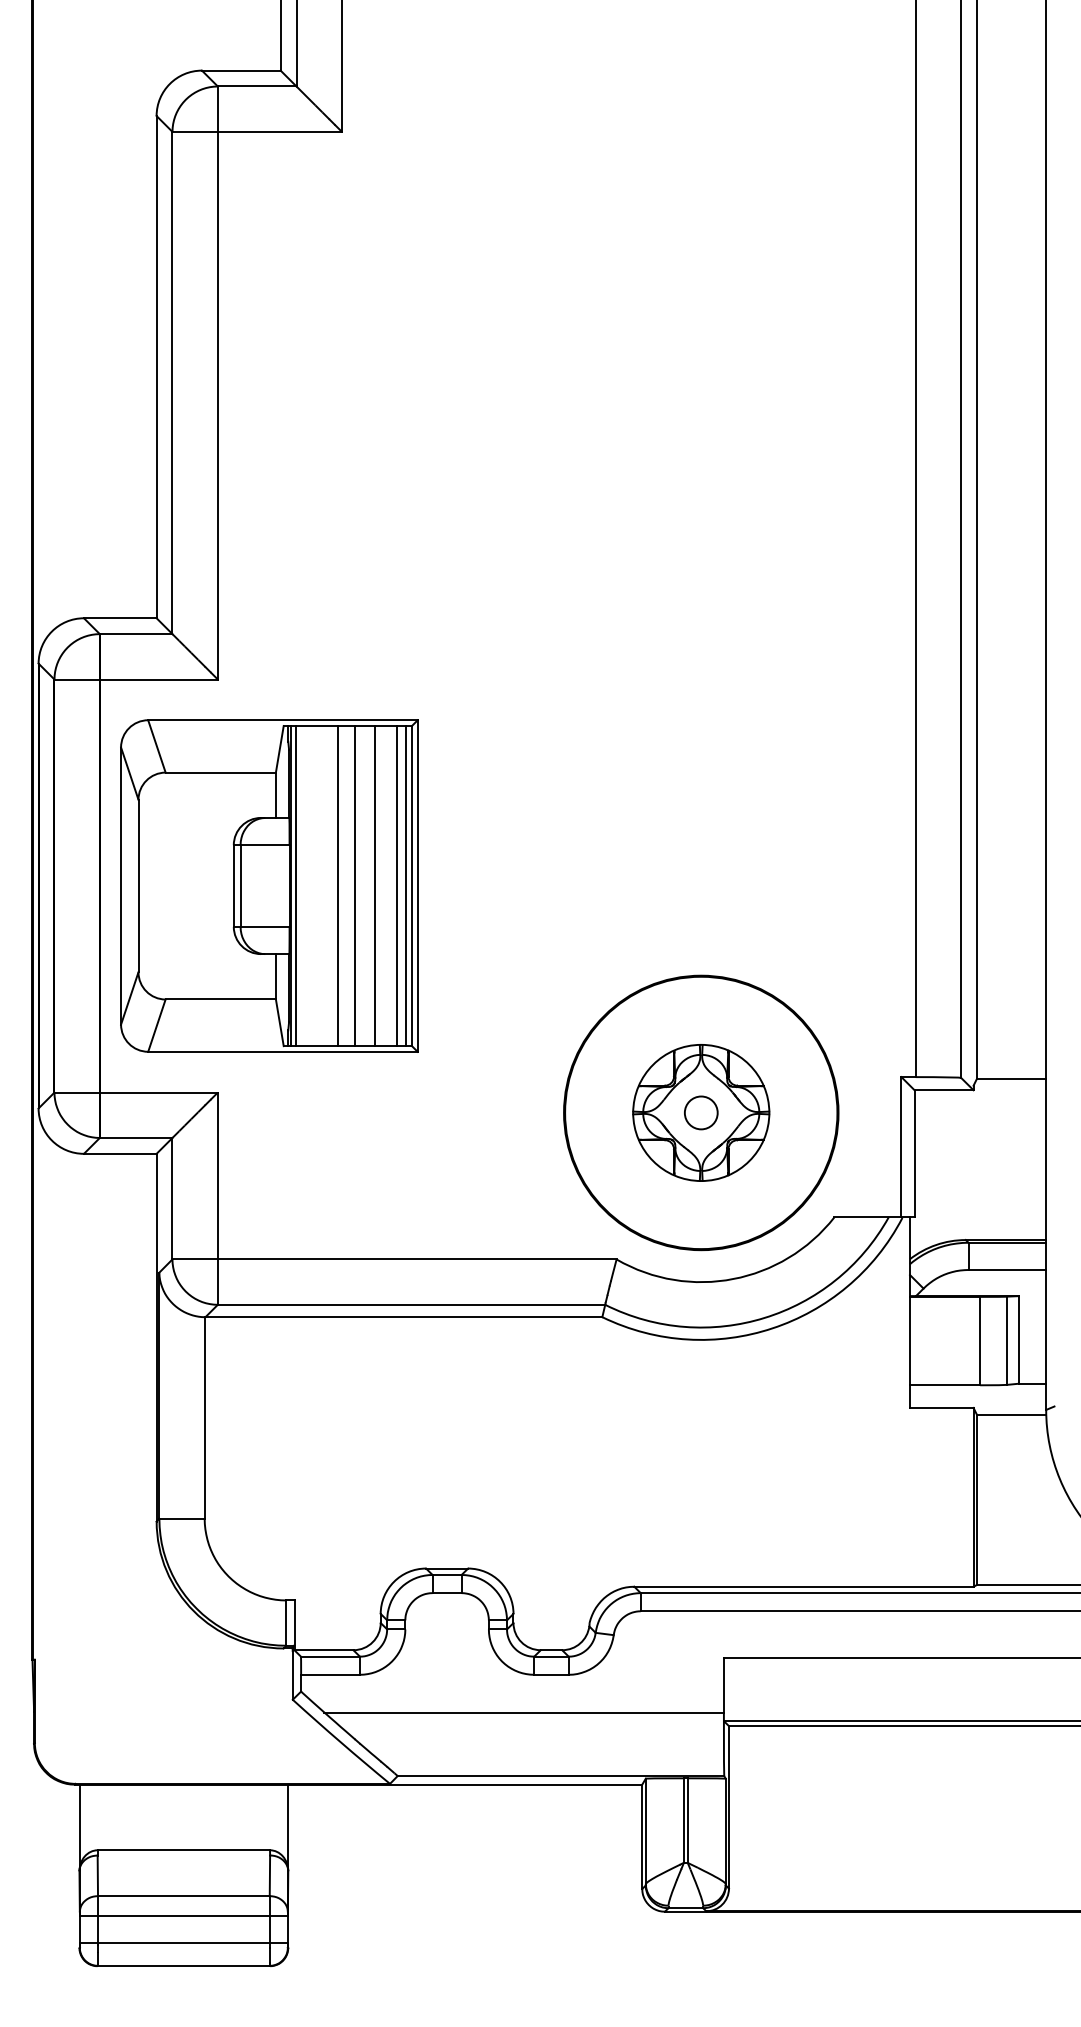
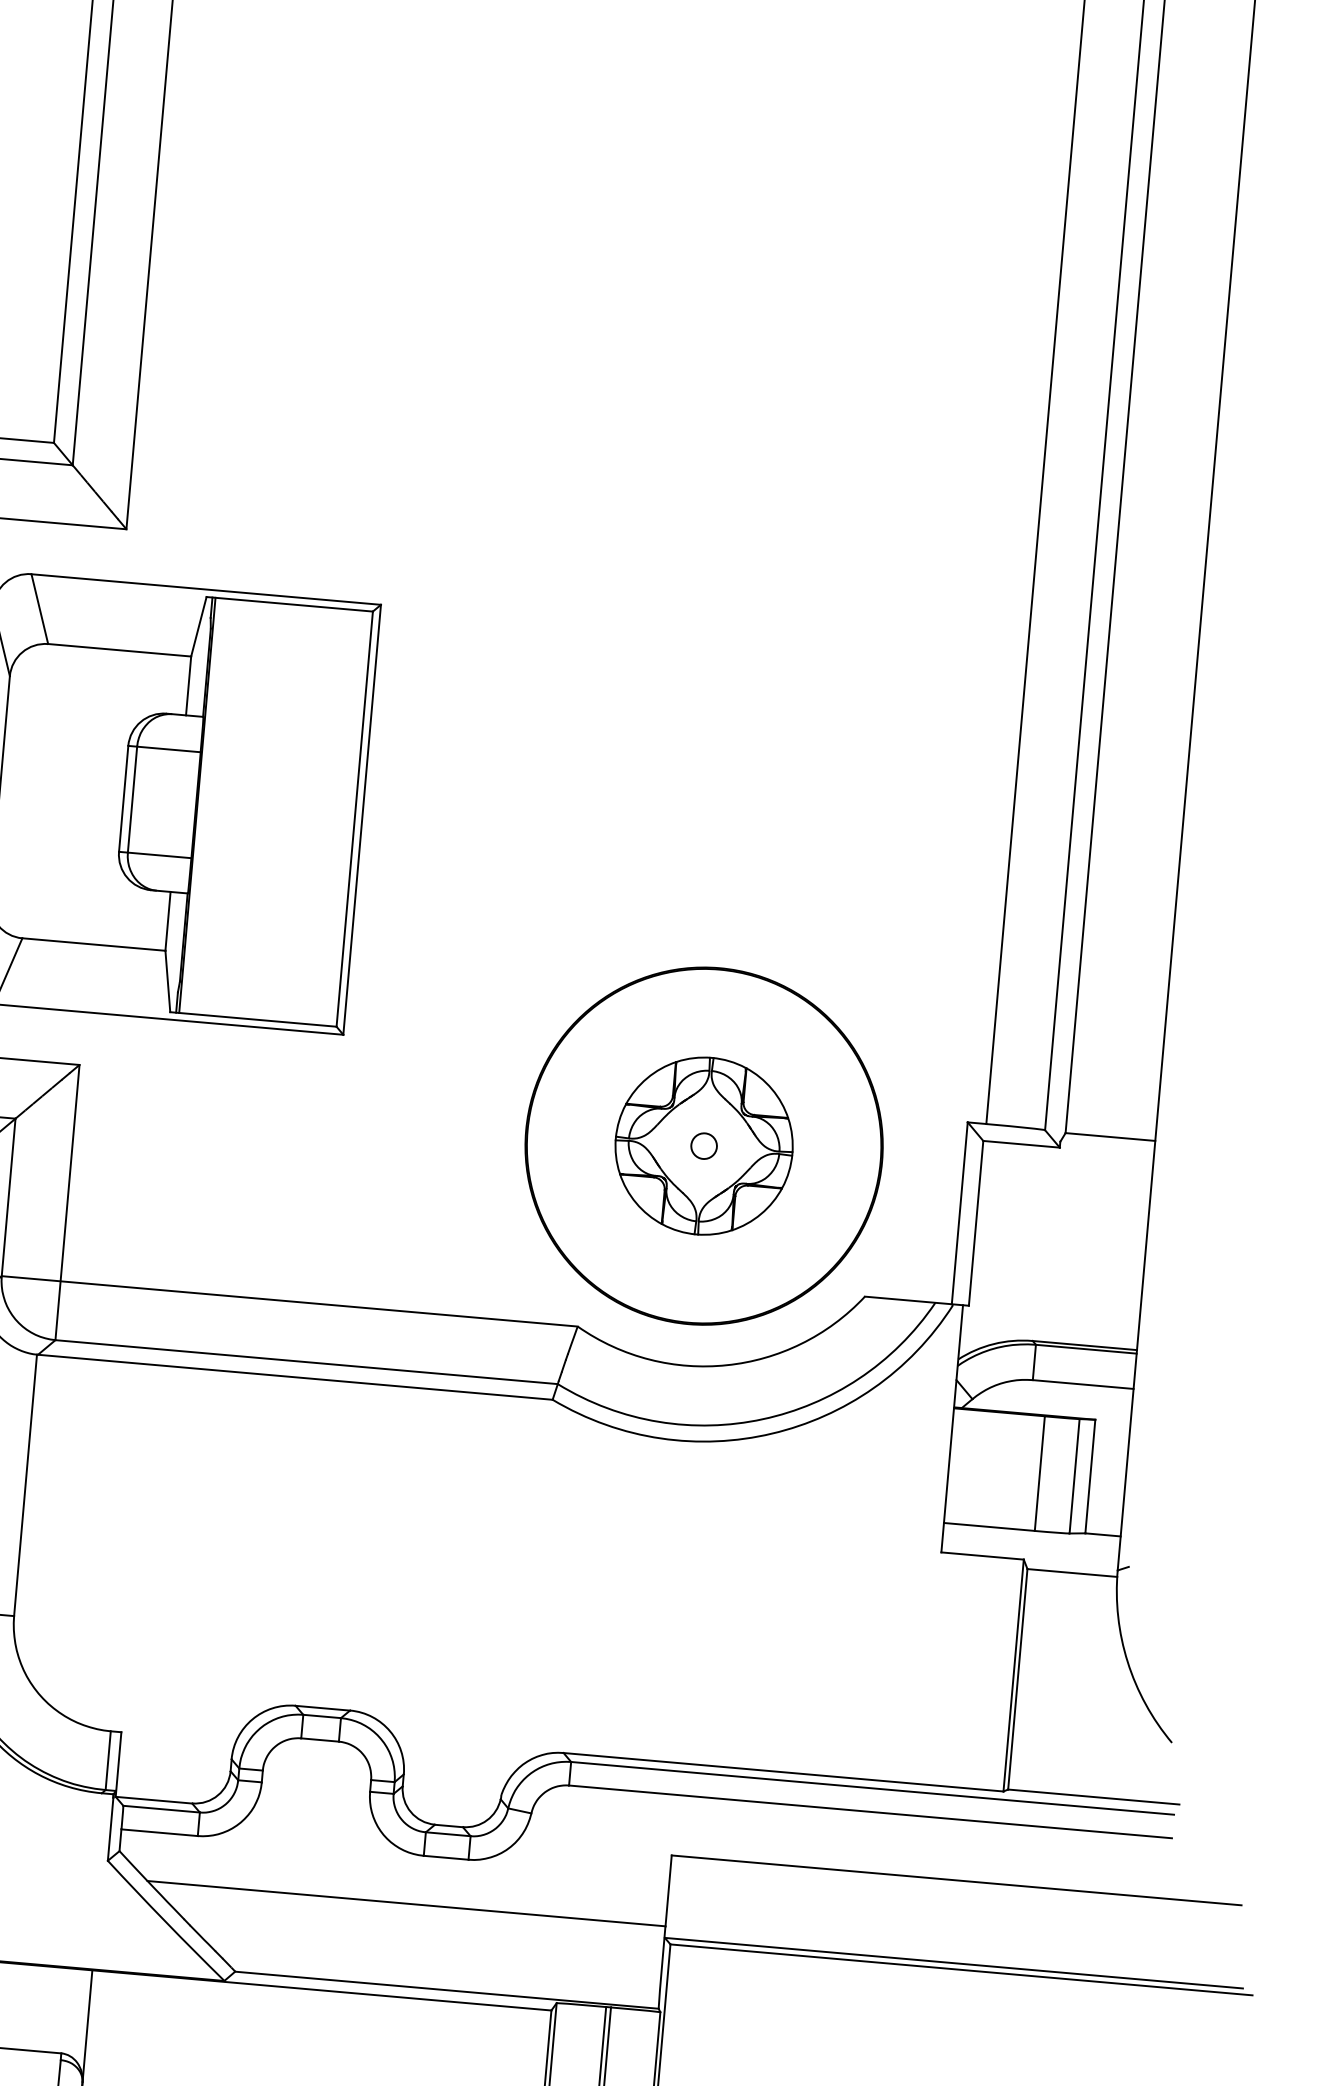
line: (295, 886) -> (203, 806), removed
line: (337, 886) -> (258, 811), removed
line: (354, 886) -> (280, 813), removed
line: (374, 886) -> (306, 815), removed
line: (397, 886) -> (335, 818), removed
line: (406, 886) -> (347, 819), removed
circle: (700, 1112) -> (703, 1145), size x0.6

